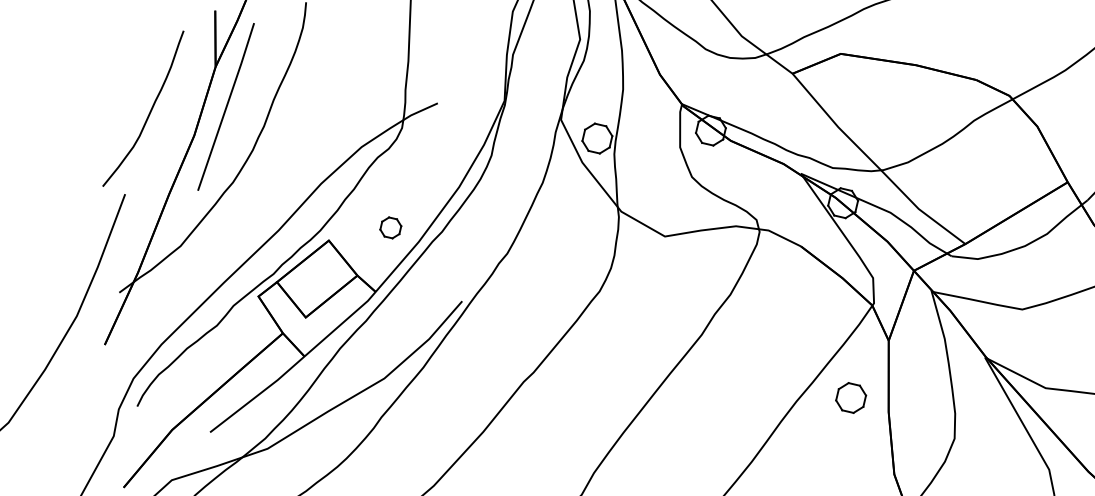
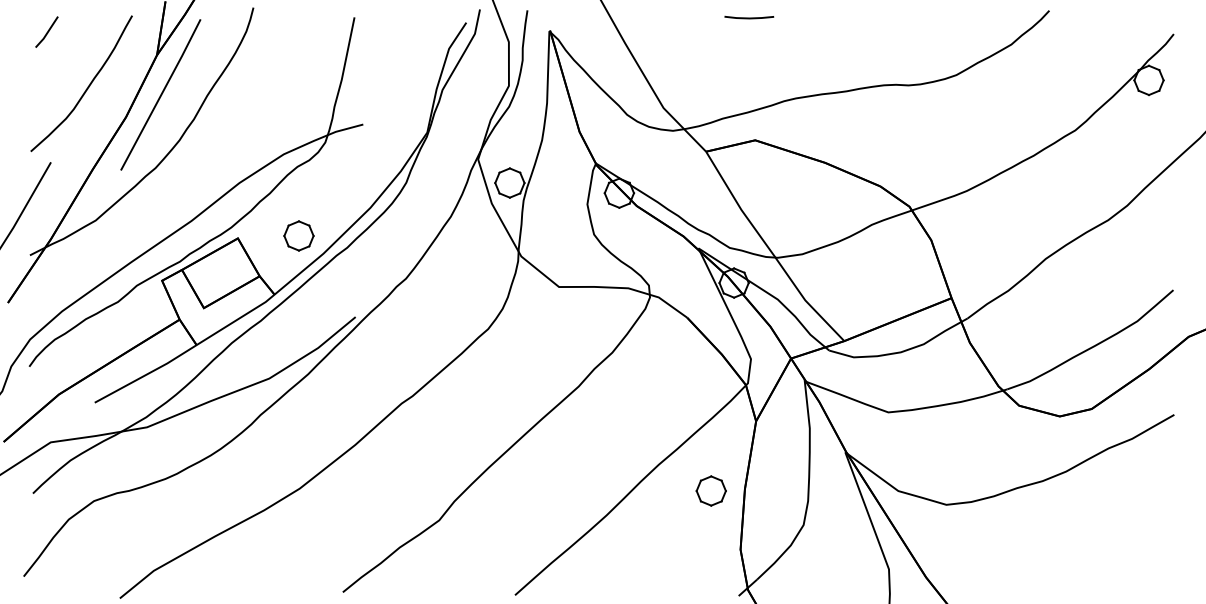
line: (99, 61) -> (47, 31), added
part: (390, 227) -> (298, 235), size x1.43
part: (850, 397) -> (710, 490), moved

